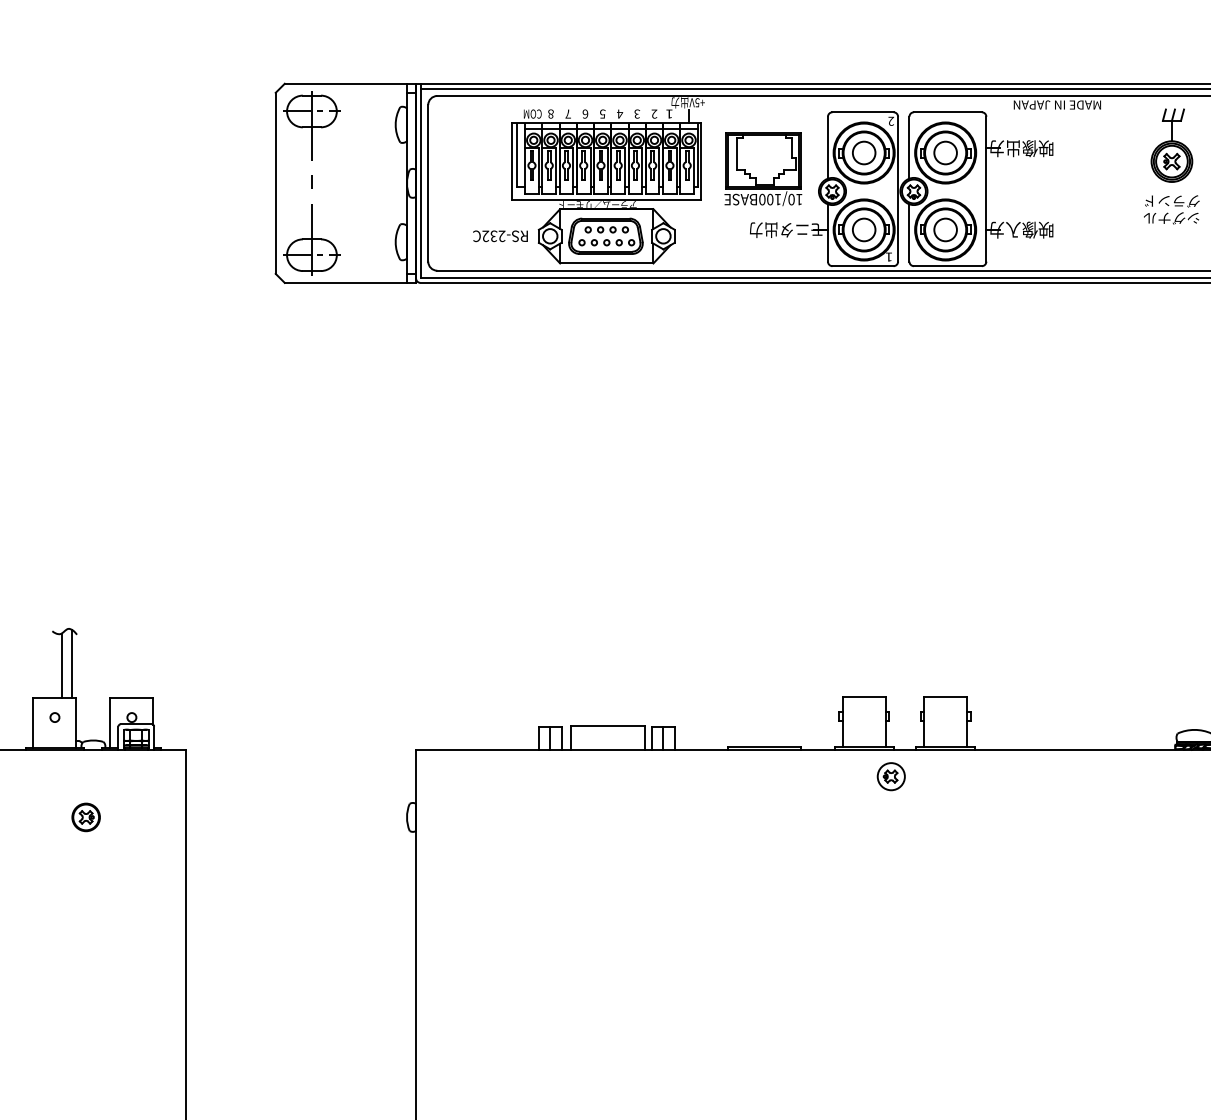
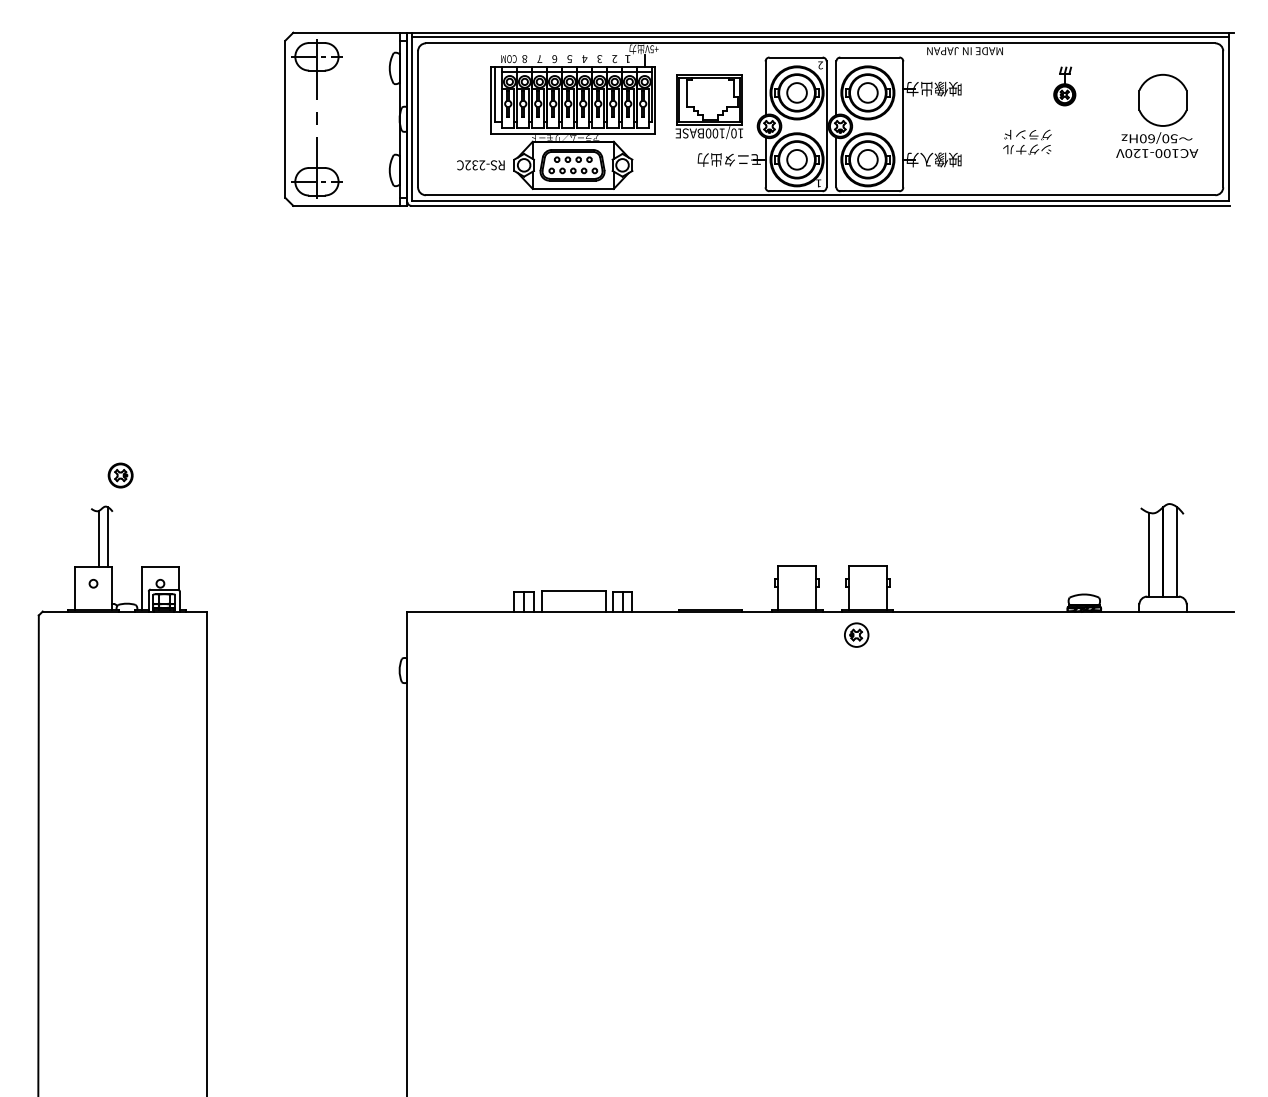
part: (1171, 145) -> (1064, 86), size x0.6
text: (1171, 210) -> (1027, 142), moved
part: (891, 775) -> (856, 634), moved
part: (85, 817) -> (120, 475), moved

